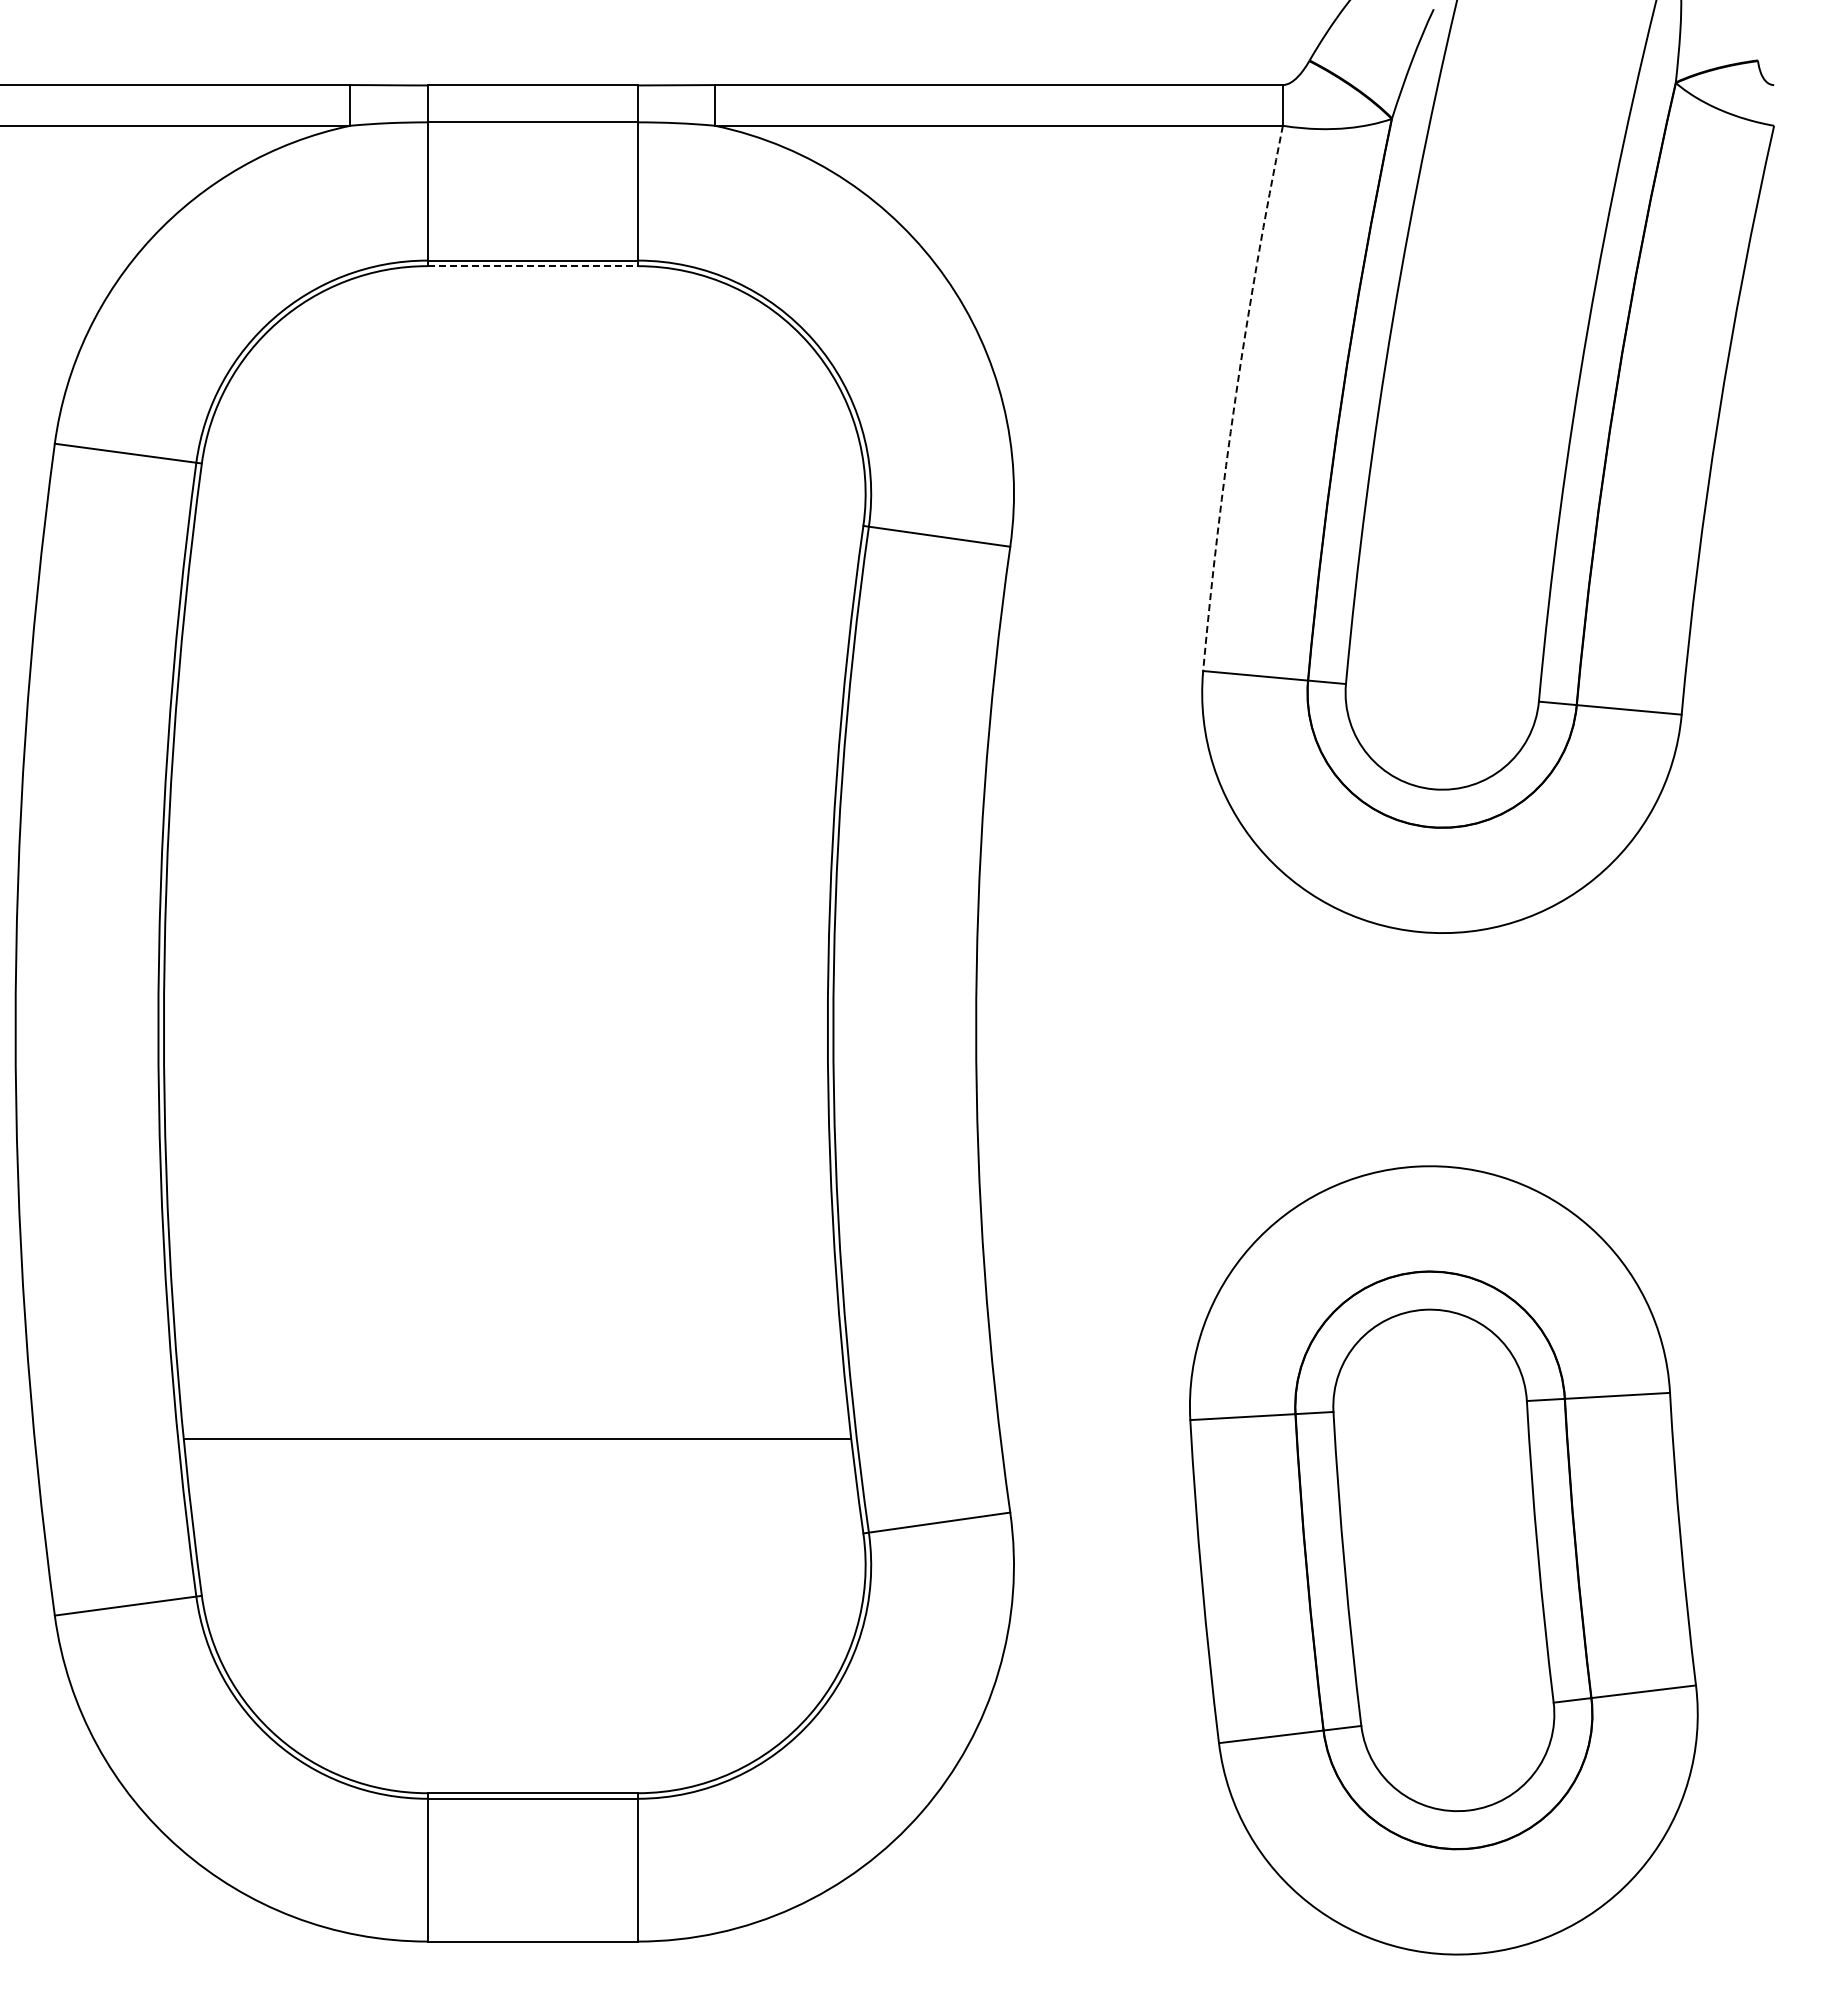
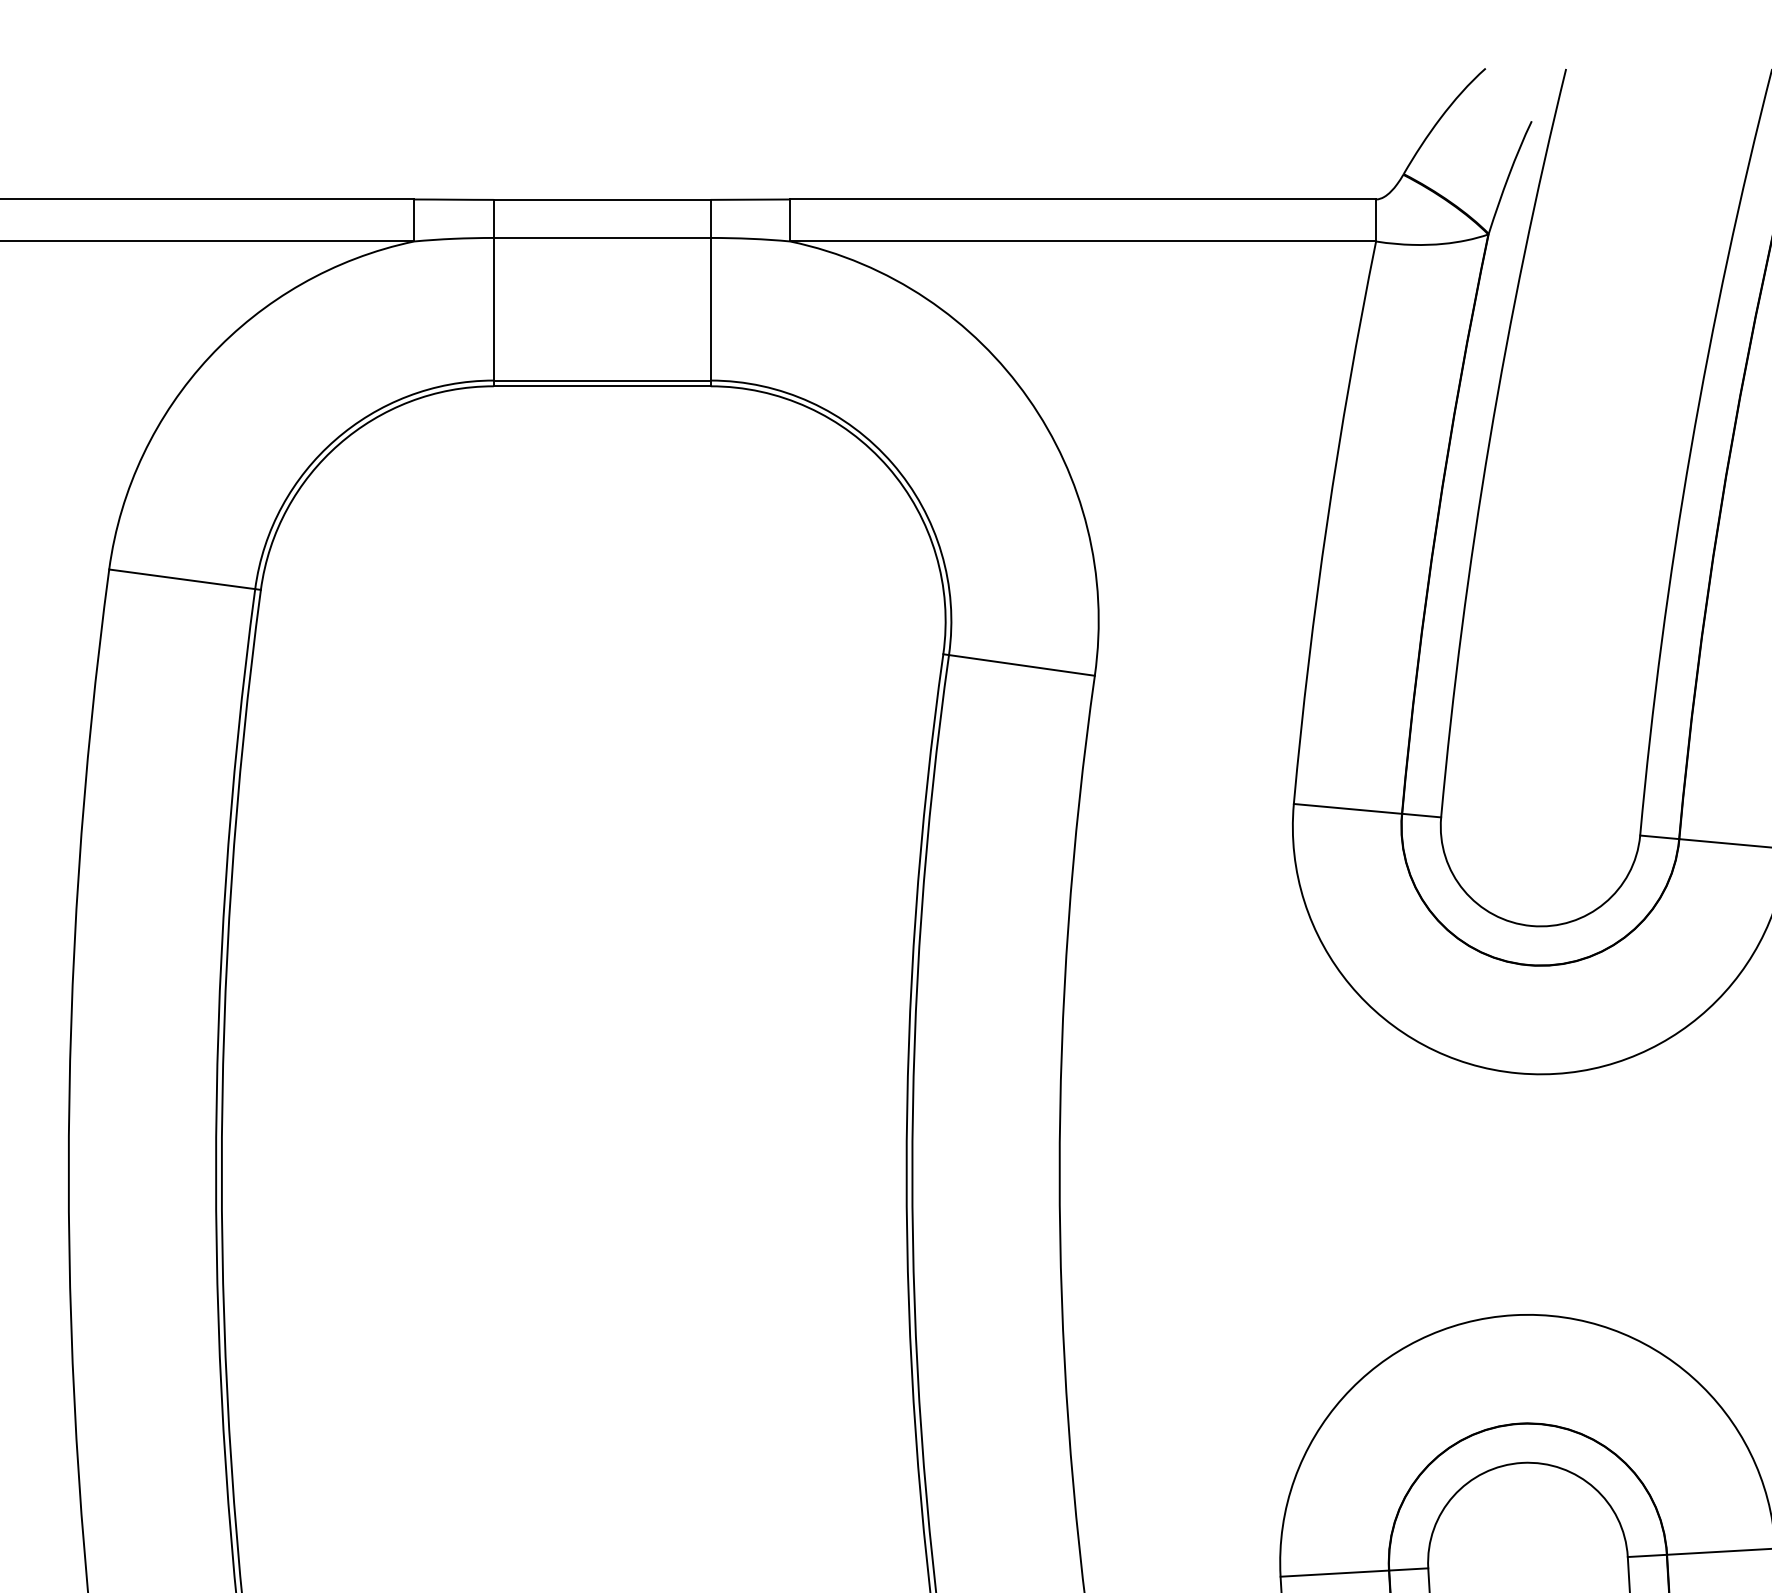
line: (533, 266) -> (603, 386), dashed -> solid
arc: (1235, 397) -> (1327, 521), dashed -> solid

